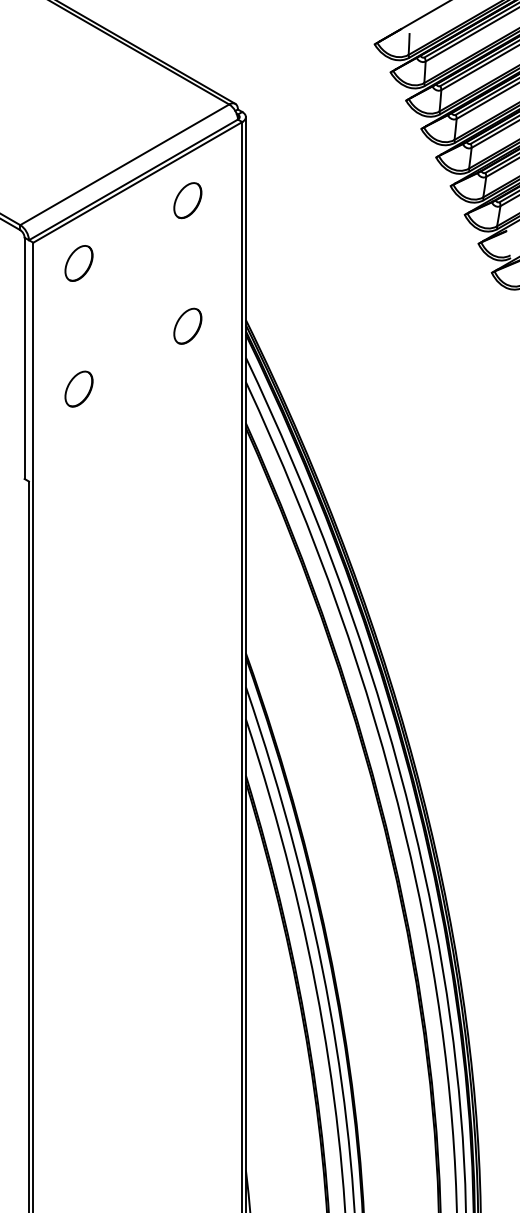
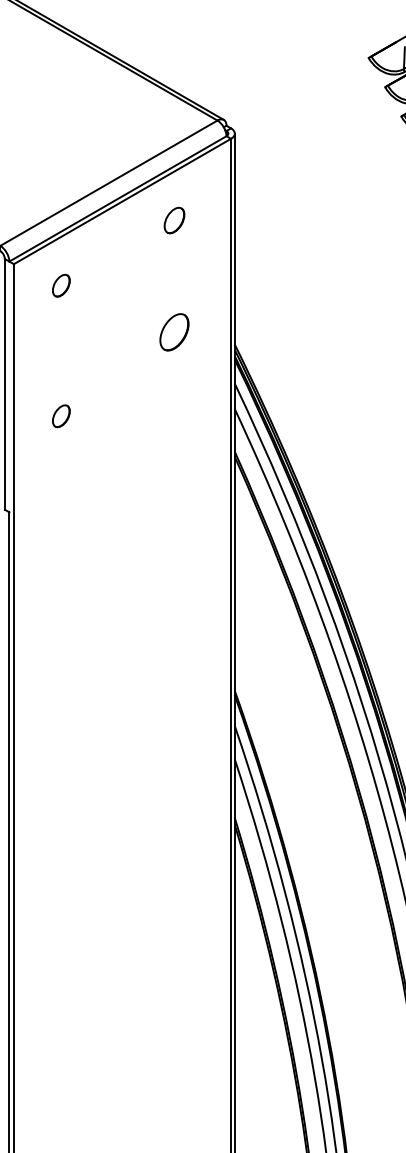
part: (187, 200) -> (174, 220), size x0.7
part: (78, 263) -> (60, 285), size x0.6
part: (187, 325) -> (174, 331), moved
part: (78, 388) -> (60, 415), size x0.6

